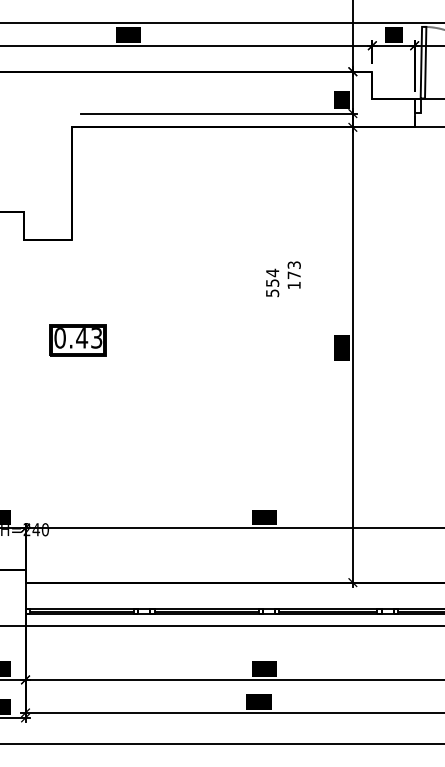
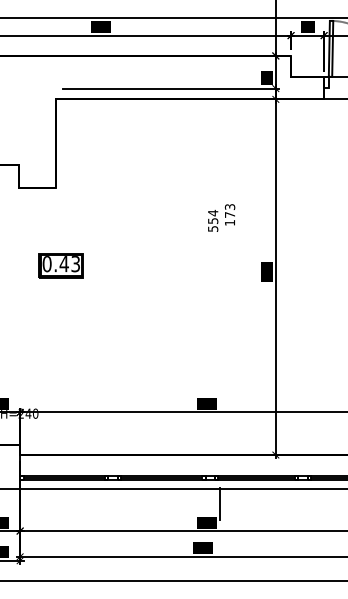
line: (281, 645) -> (220, 504), added

